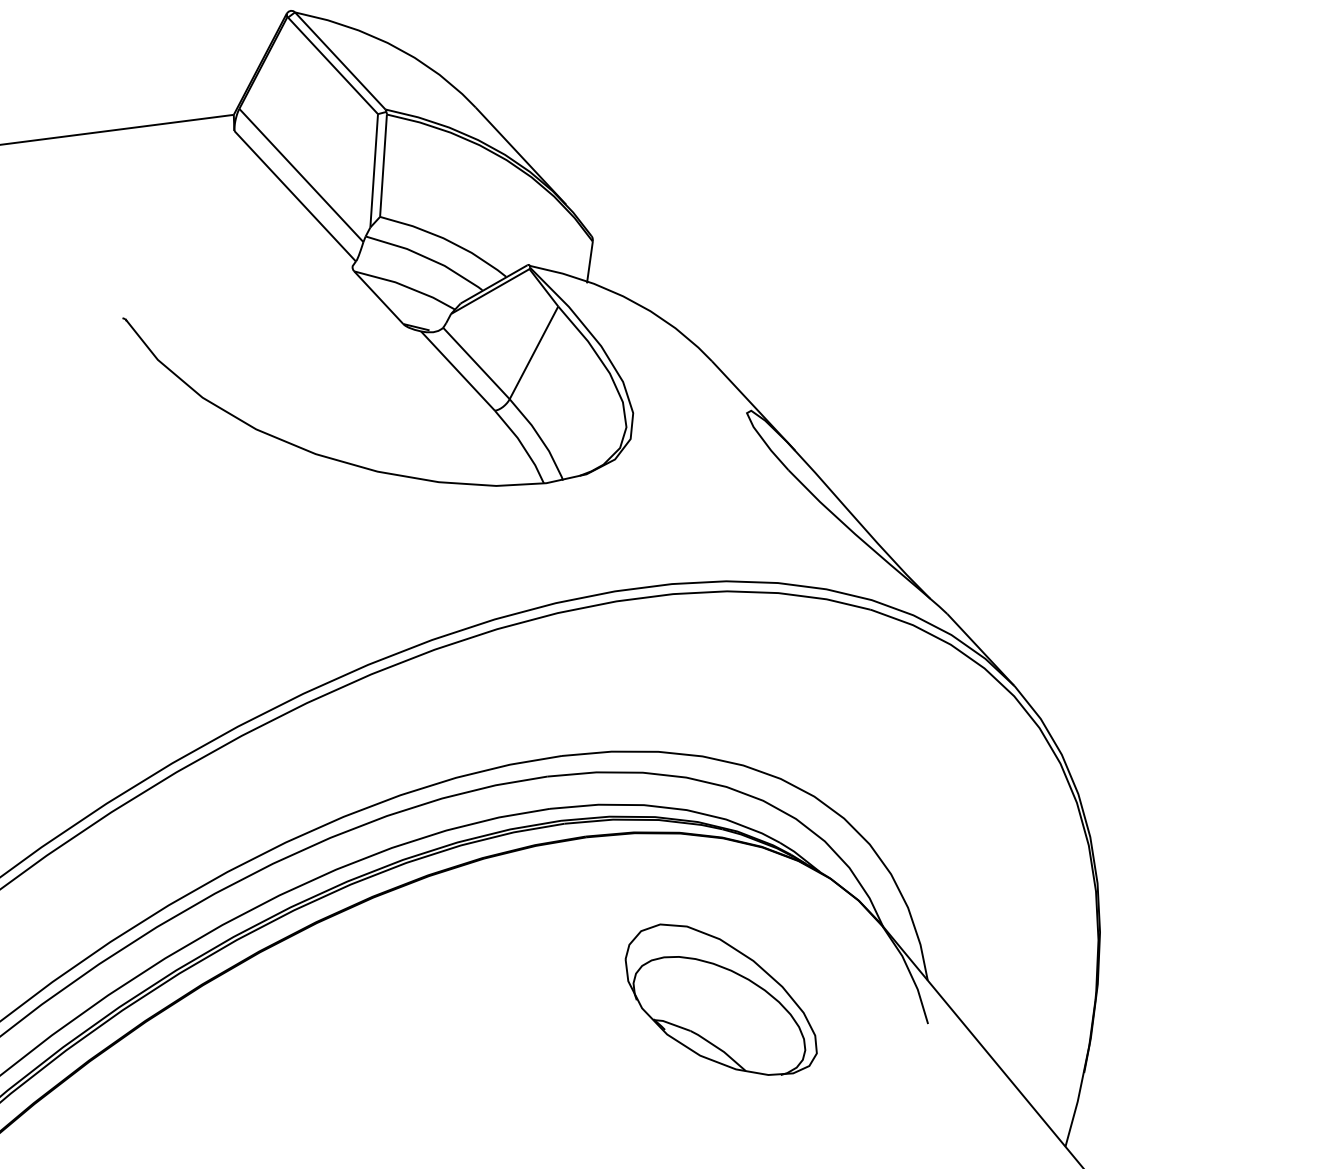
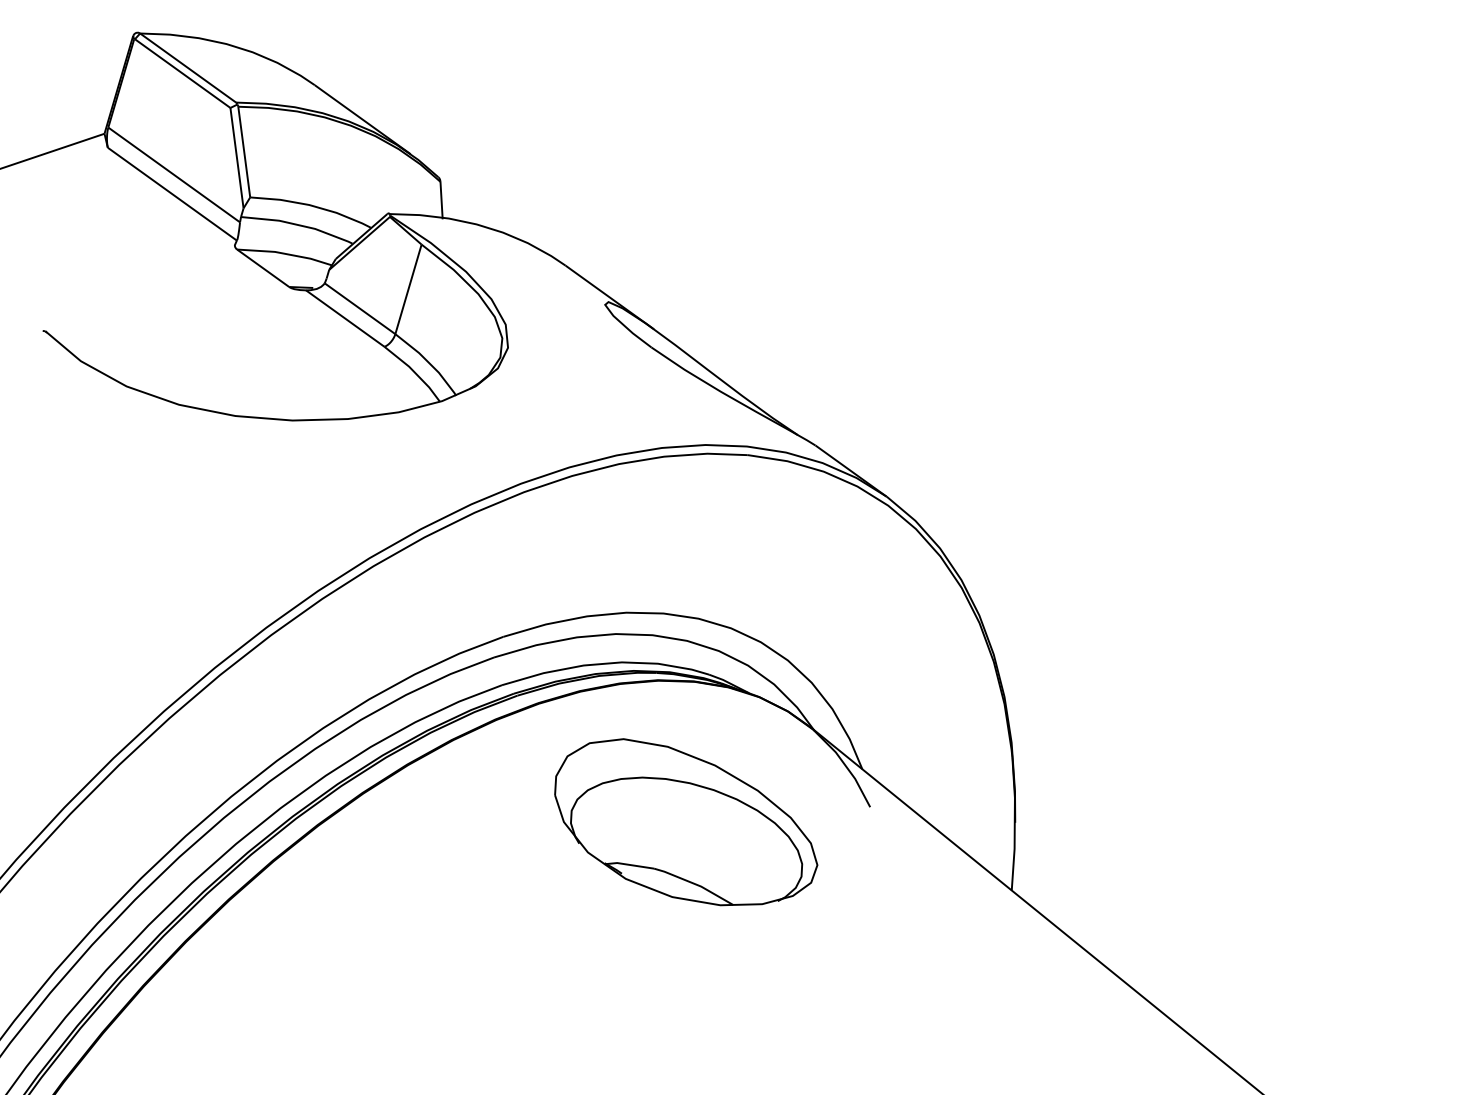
part: (722, 1000) -> (686, 822), size x1.43

